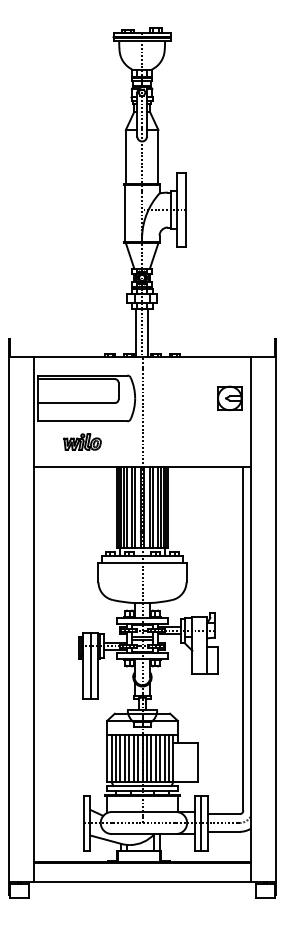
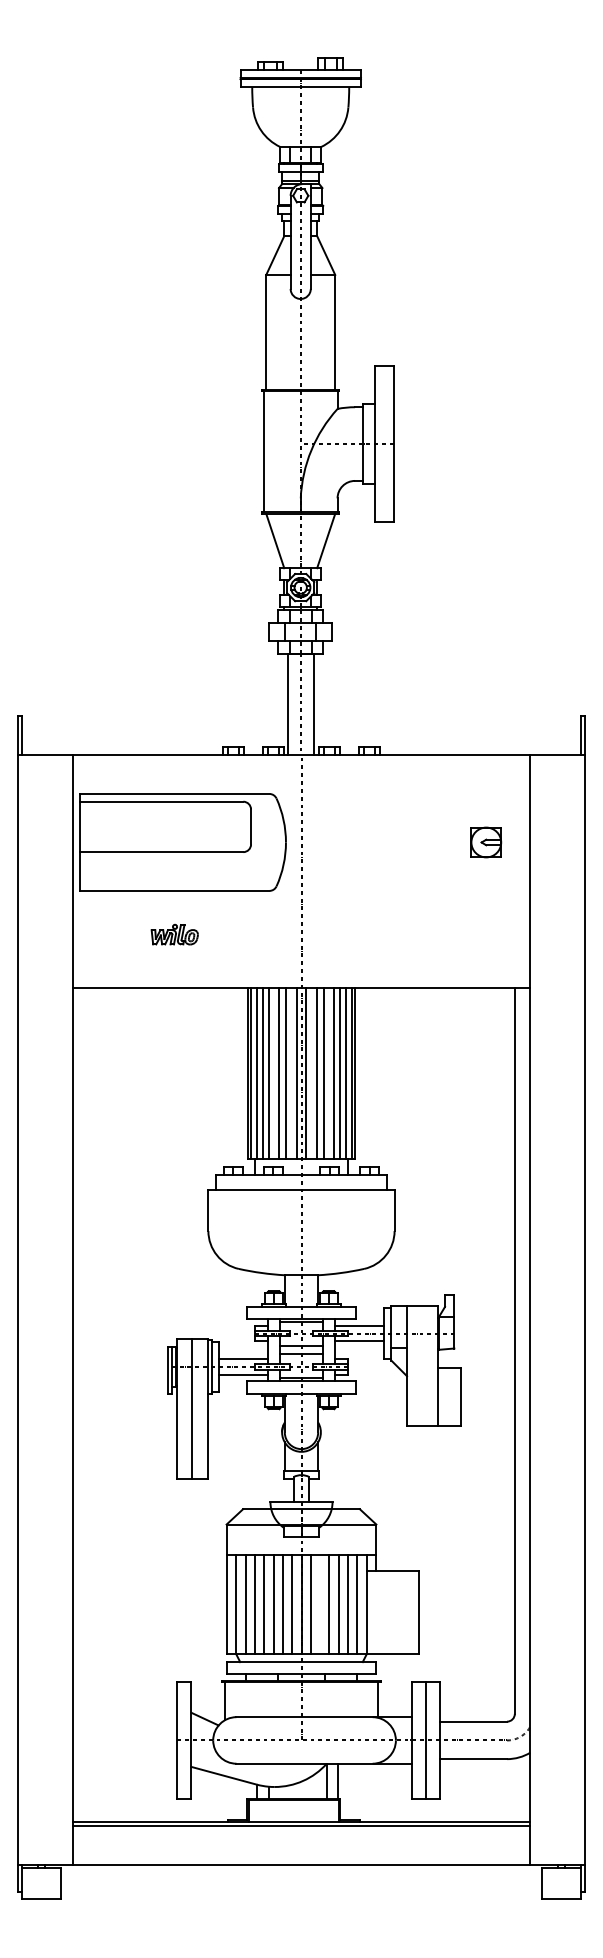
part: (229, 398) -> (485, 842), size x0.6
part: (82, 441) -> (174, 933), size x0.6
line: (151, 758) -> (320, 1603), removed

